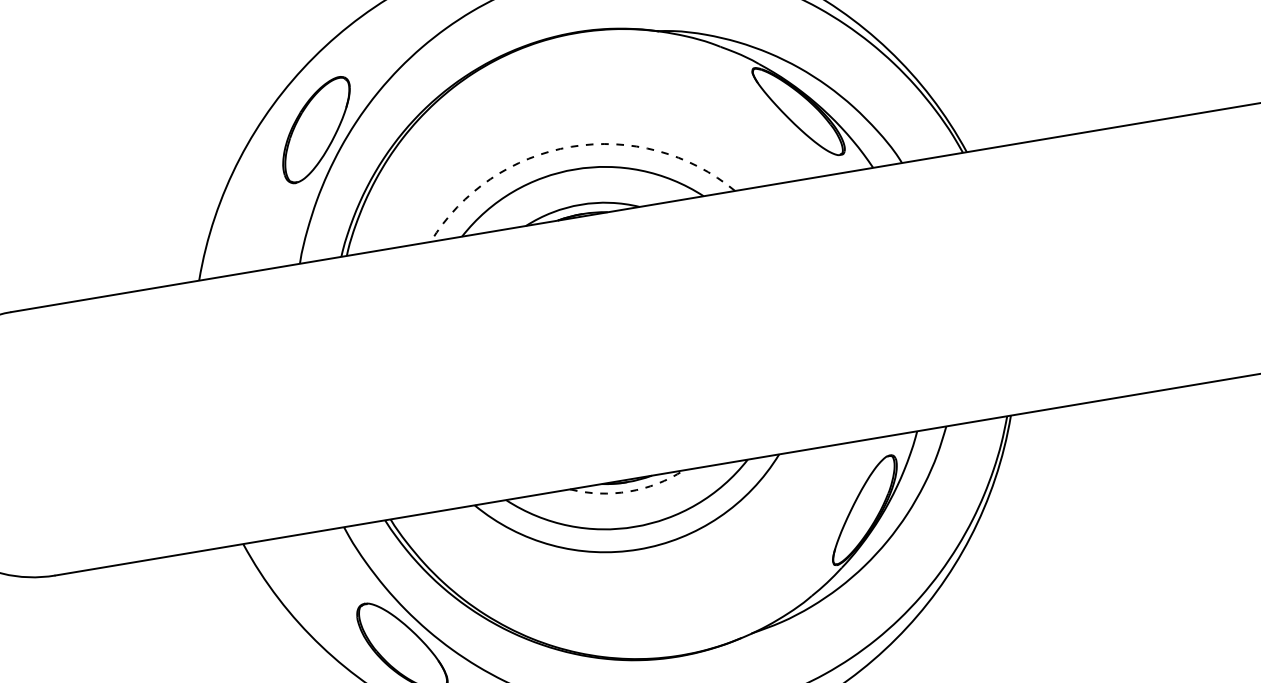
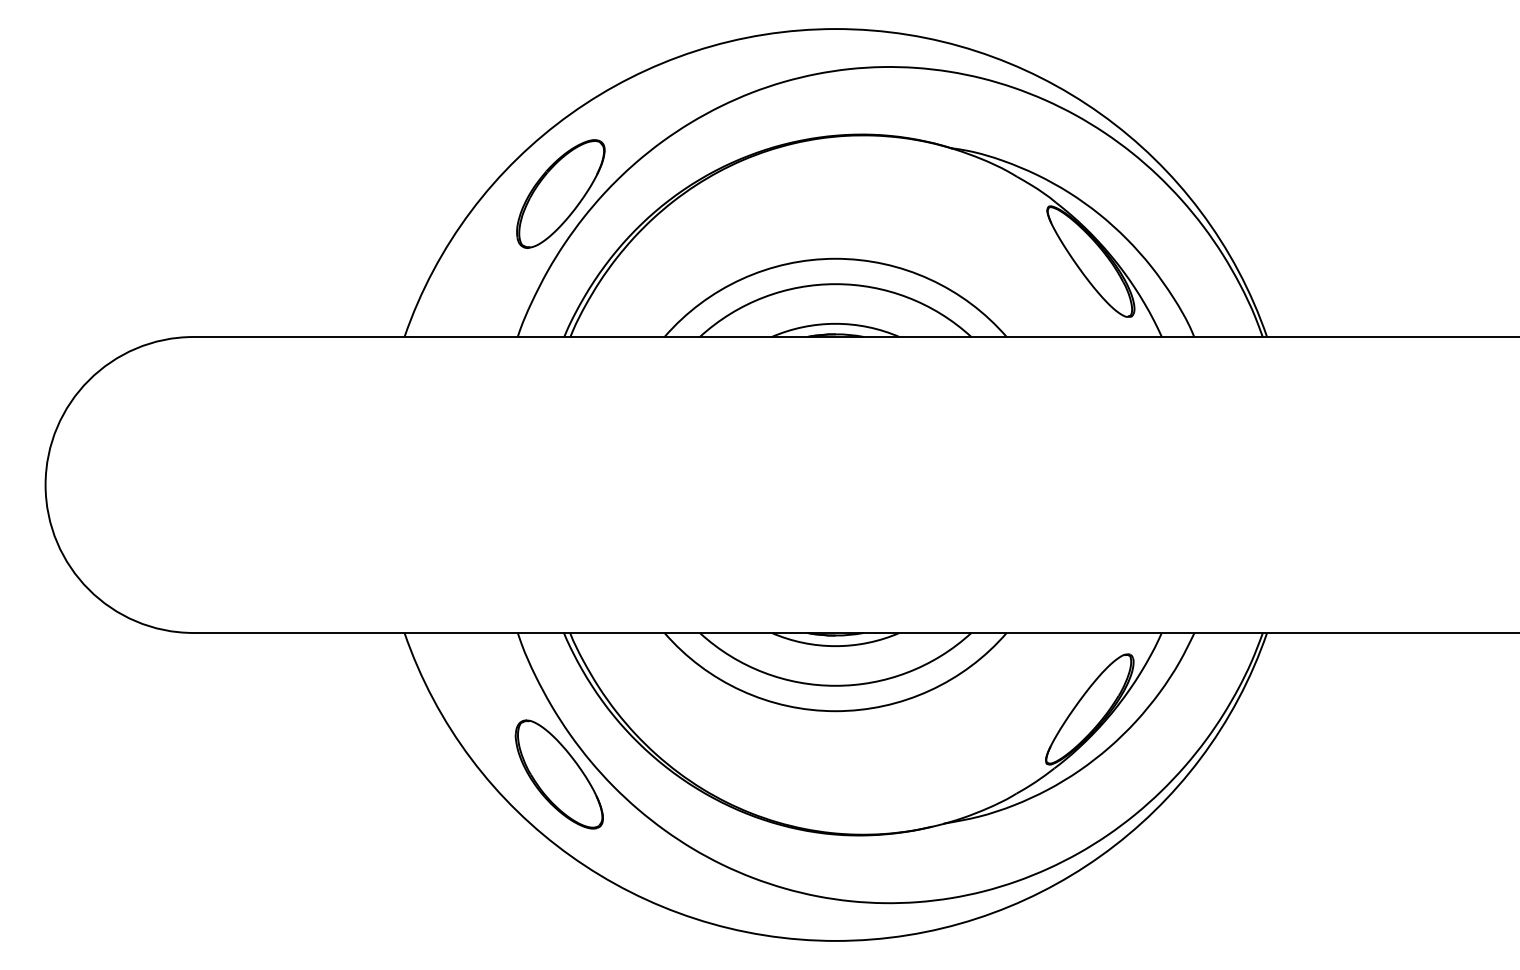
arc: (571, 146) -> (835, 258), dashed -> solid
arc: (628, 491) -> (835, 646), dashed -> solid

